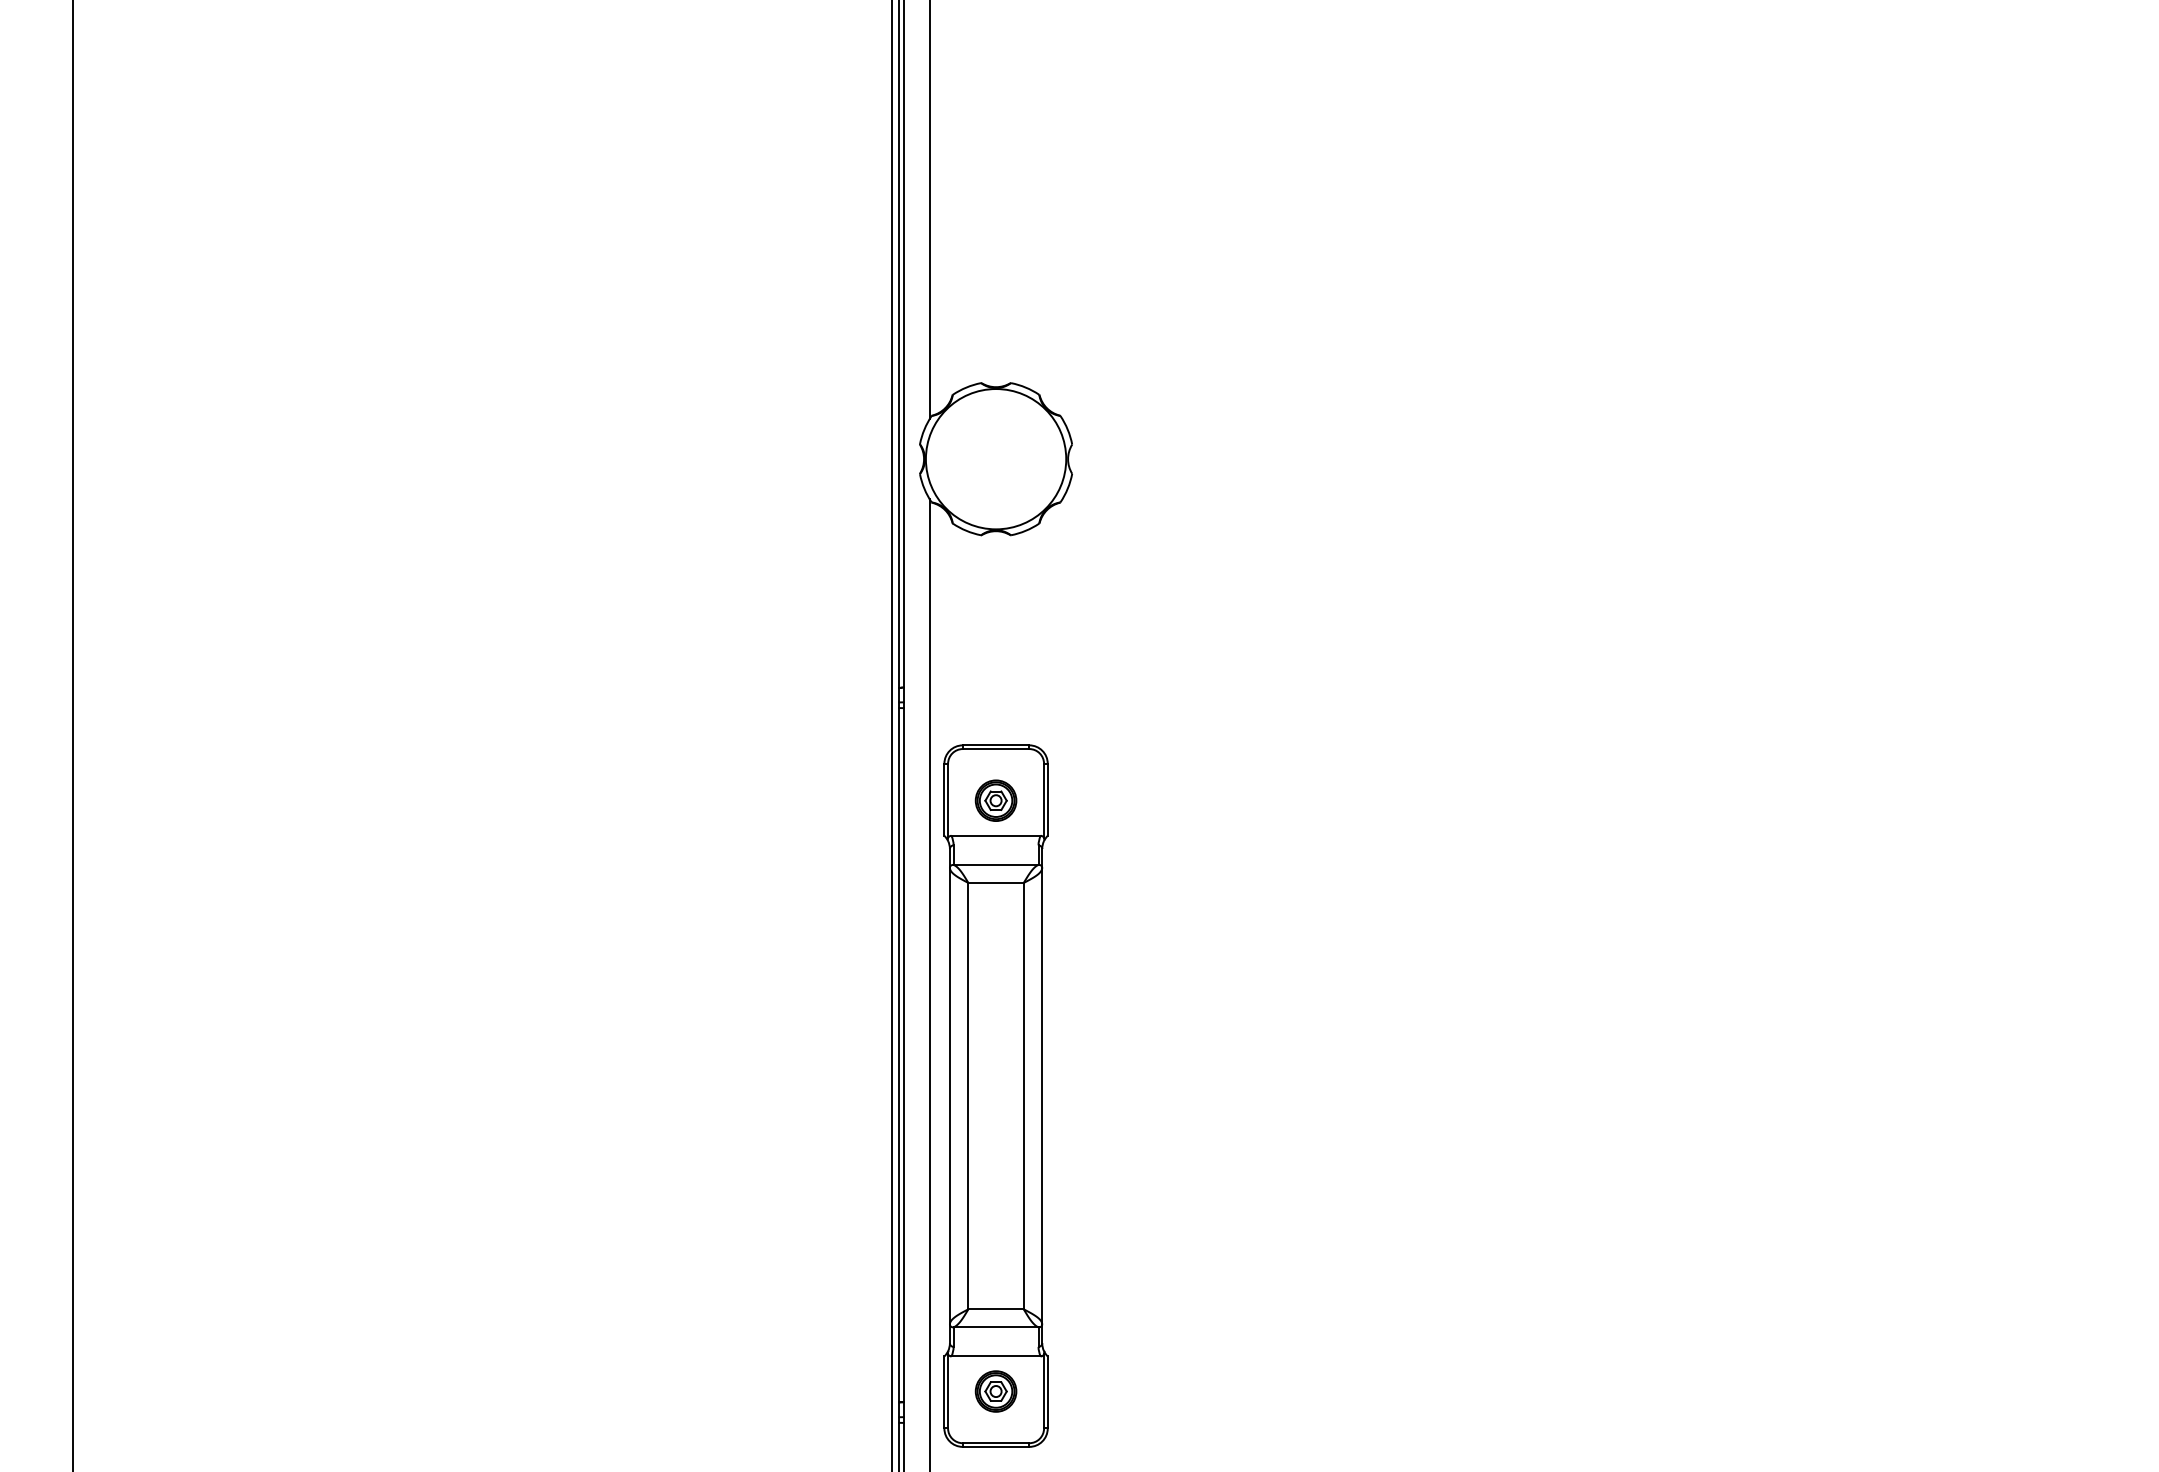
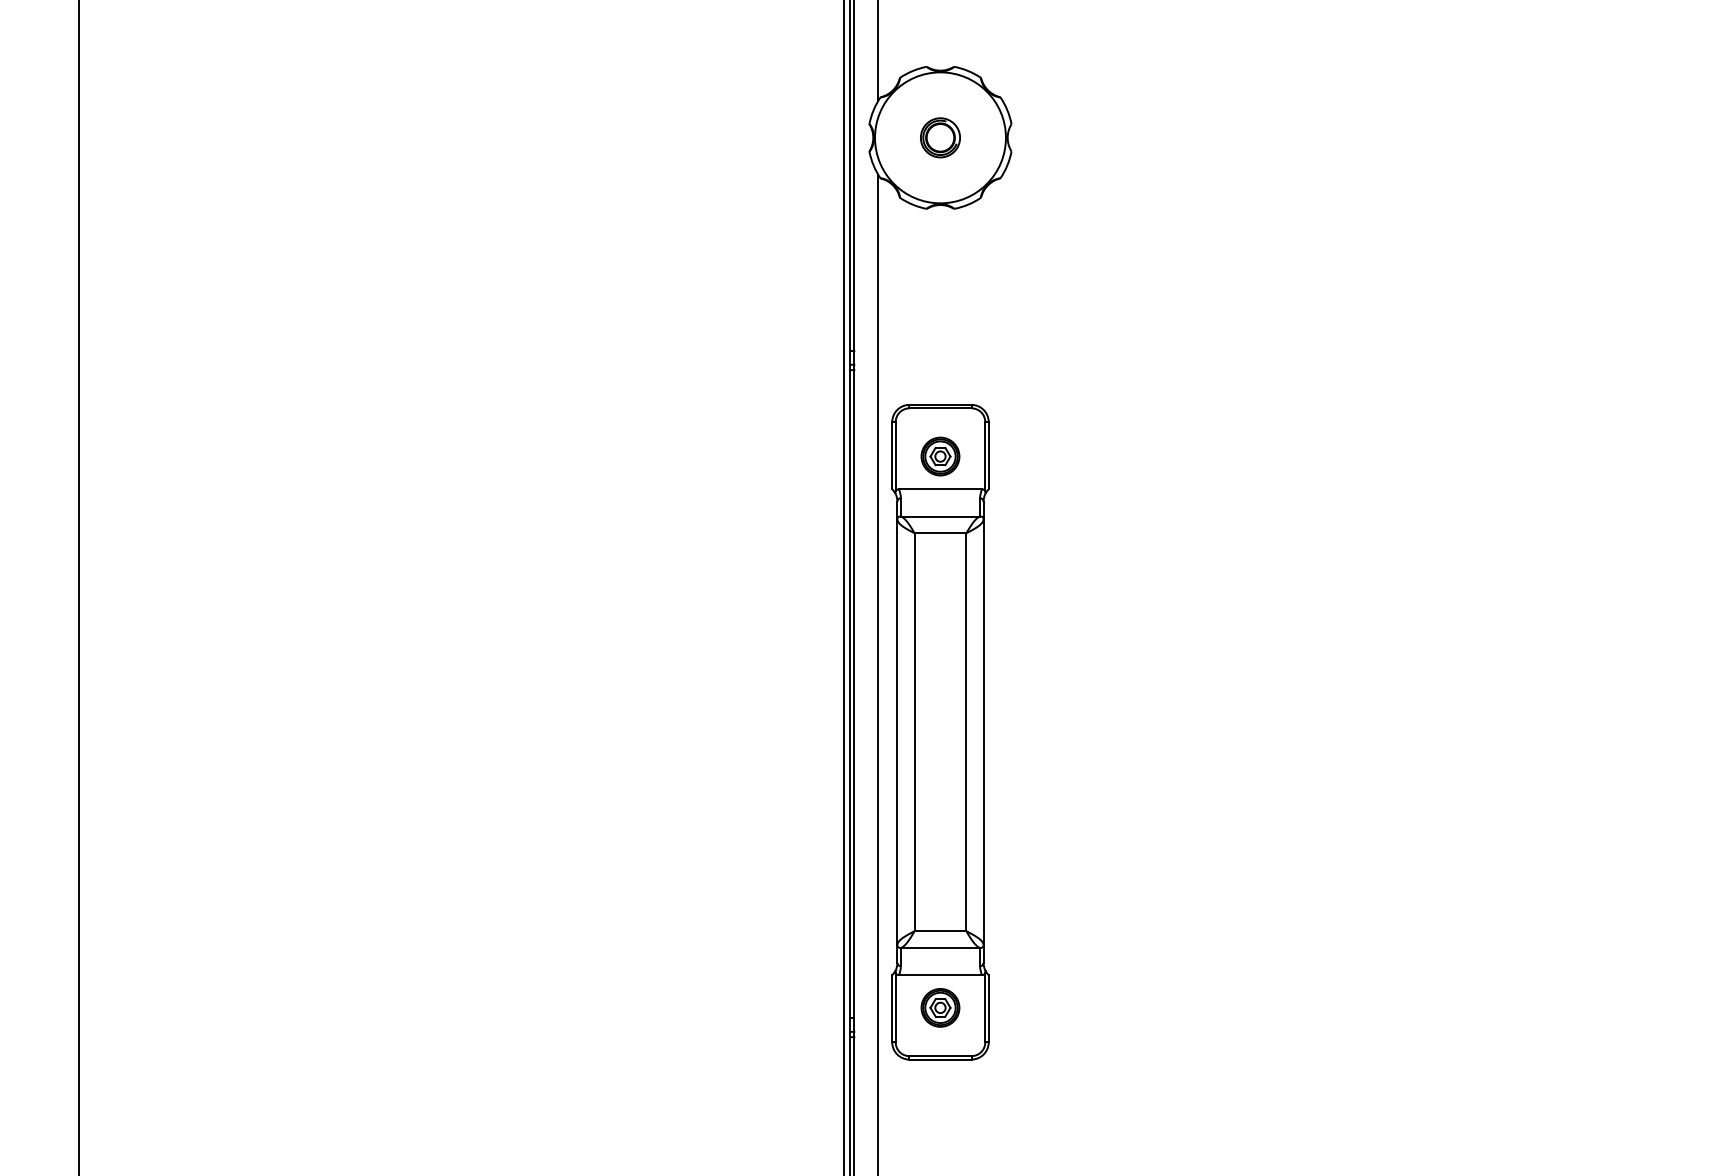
part: (995, 459) -> (939, 138), added

